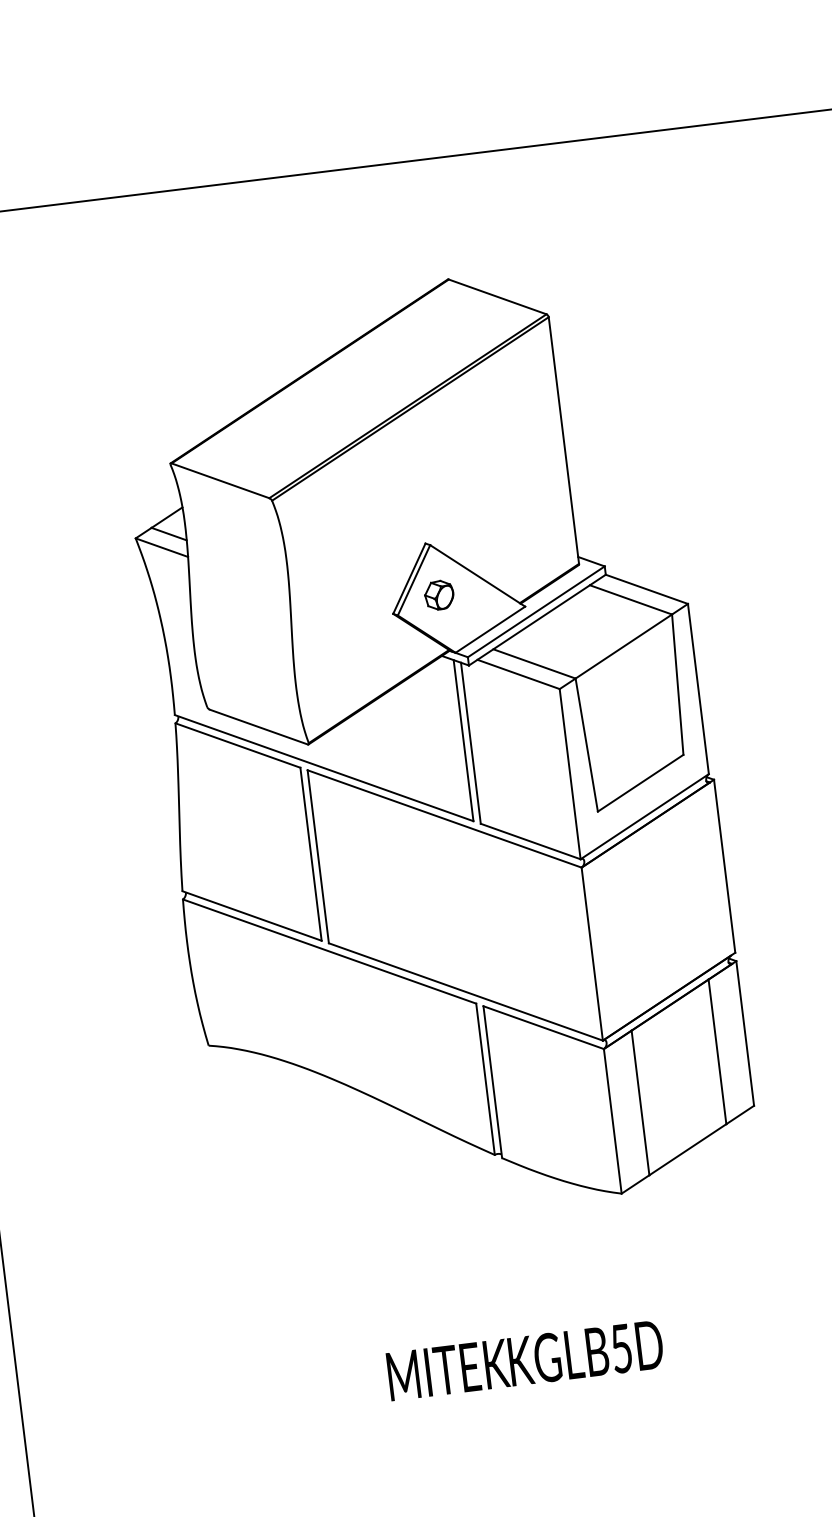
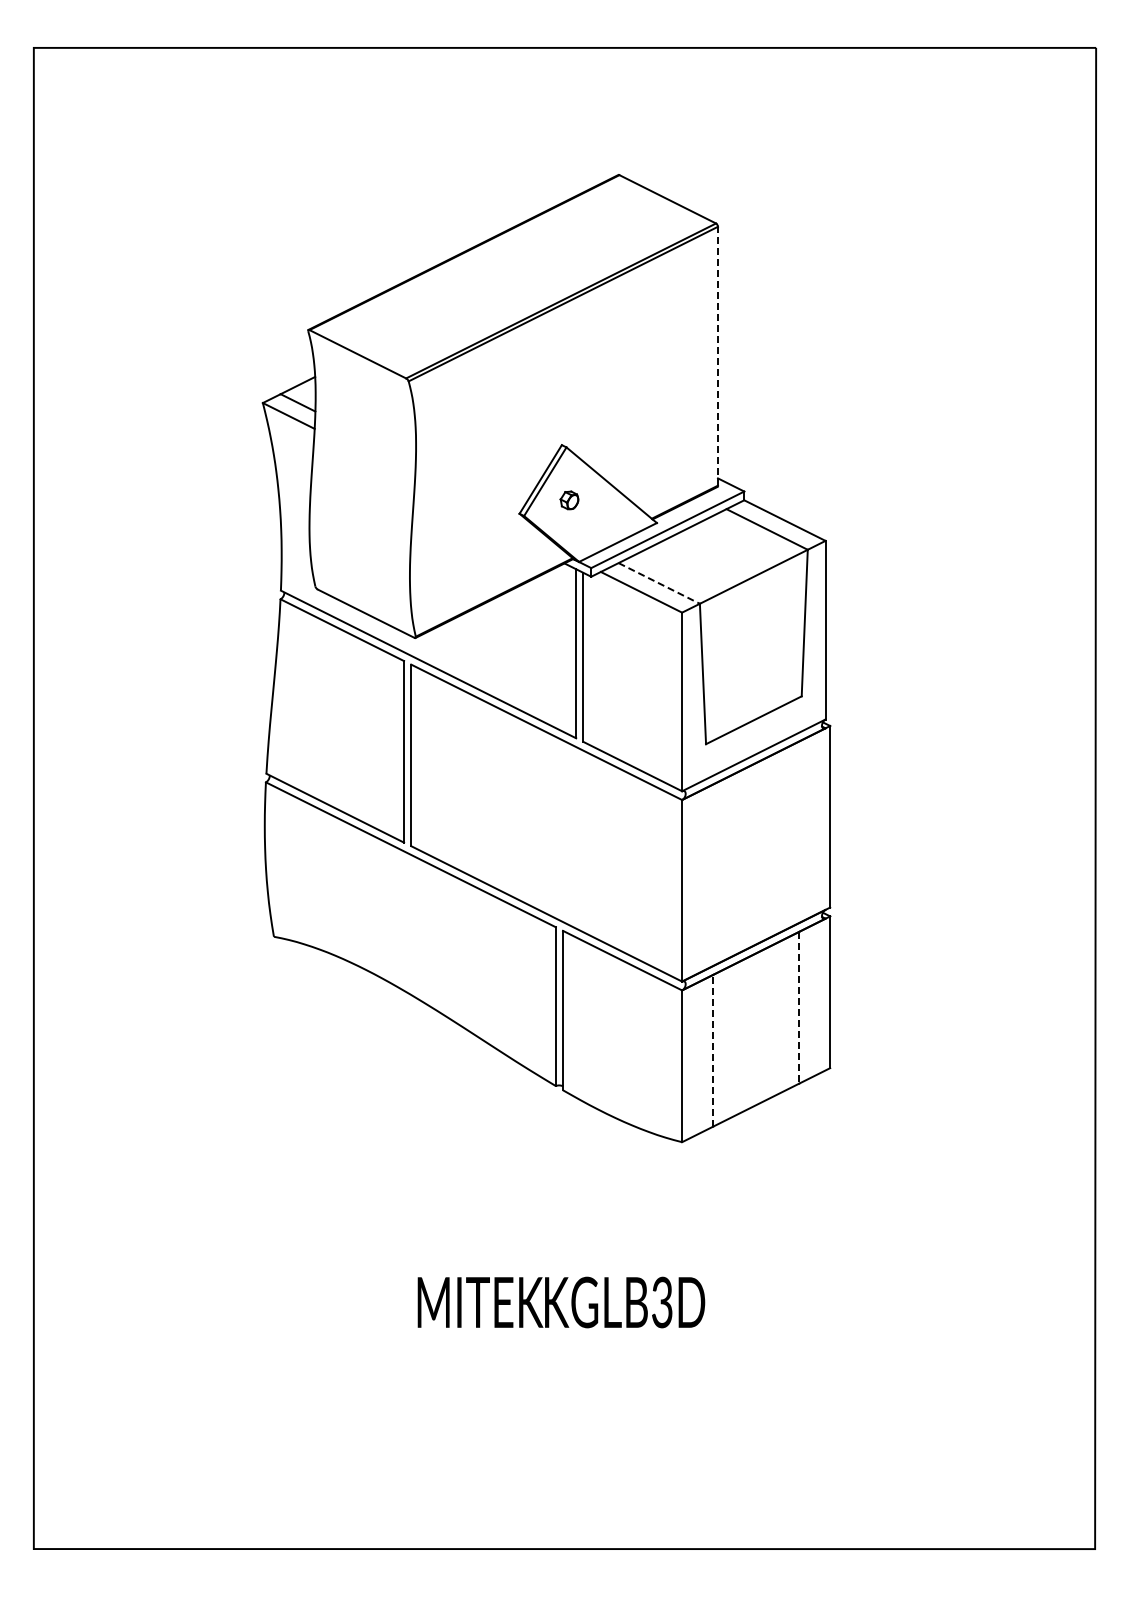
line: (564, 439) -> (718, 355), solid -> dashed
part: (439, 595) -> (569, 500), size x0.6
line: (534, 663) -> (659, 583), solid -> dashed
line: (717, 1051) -> (799, 1007), solid -> dashed
line: (640, 1102) -> (713, 1050), solid -> dashed
text: (621, 1348) -> (662, 1302), KGLB5D -> KGLB3D

